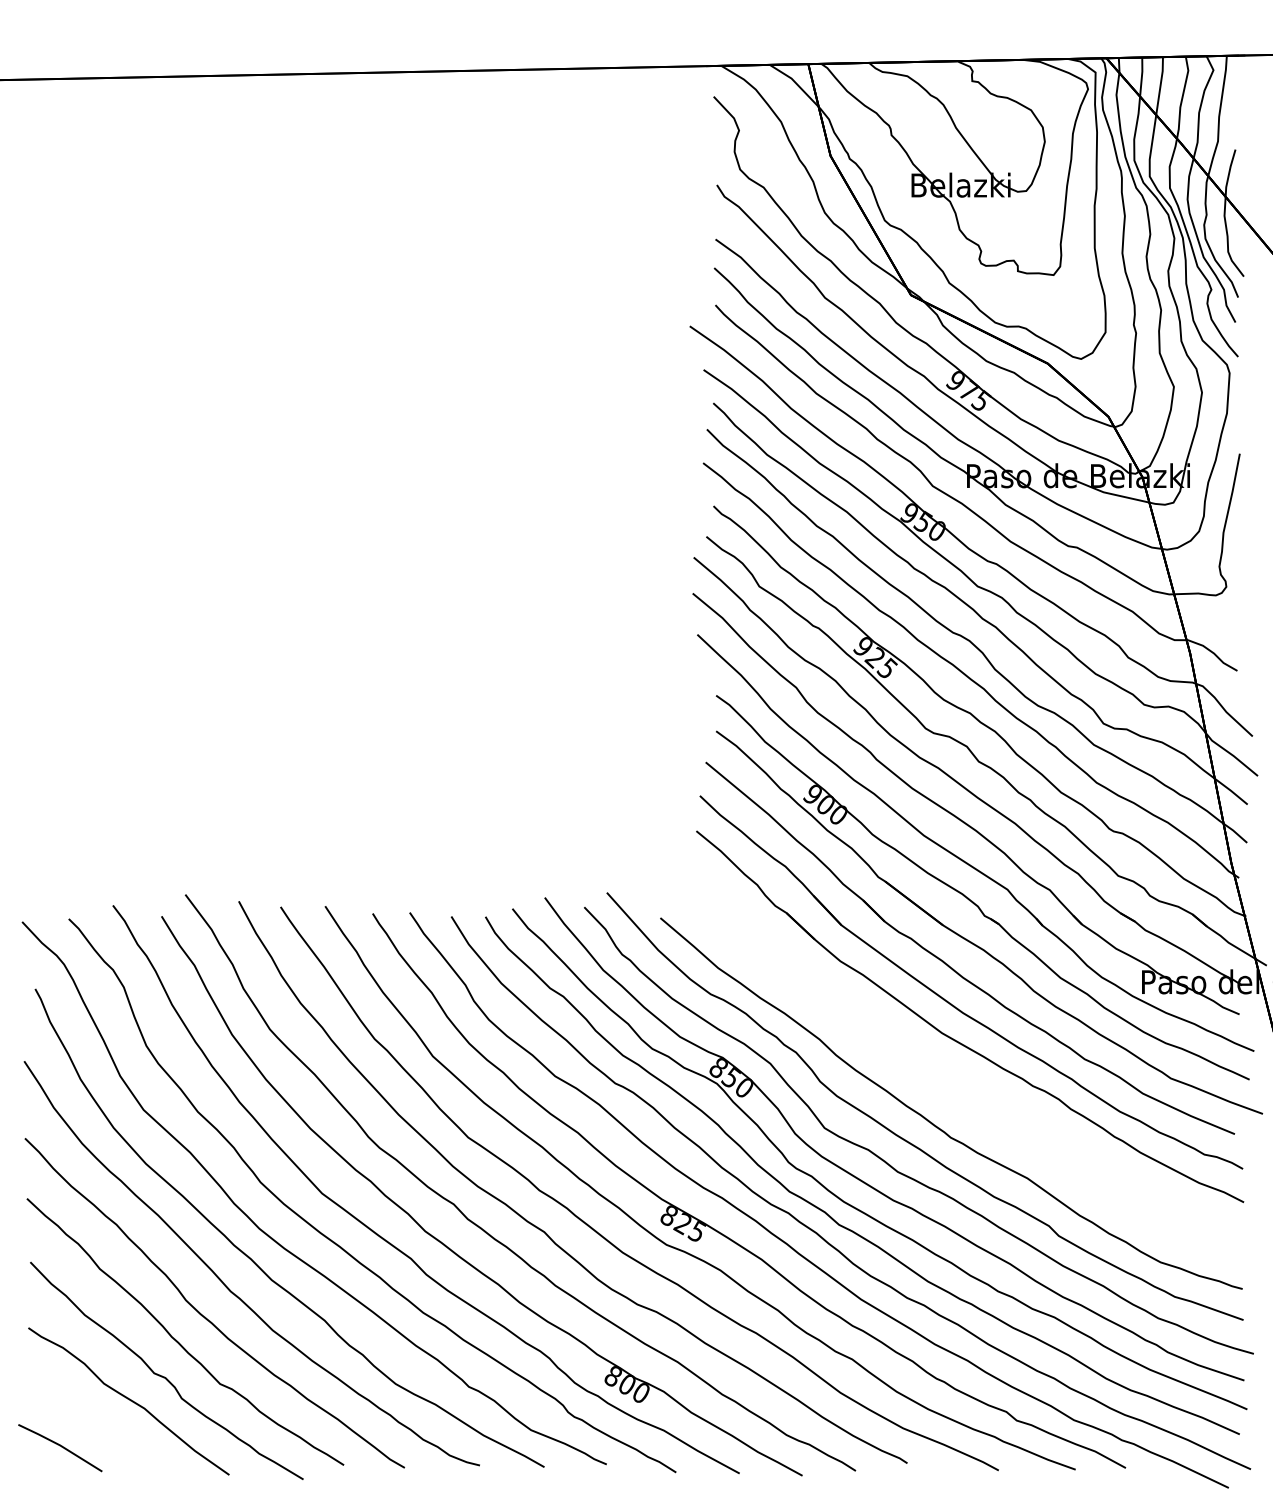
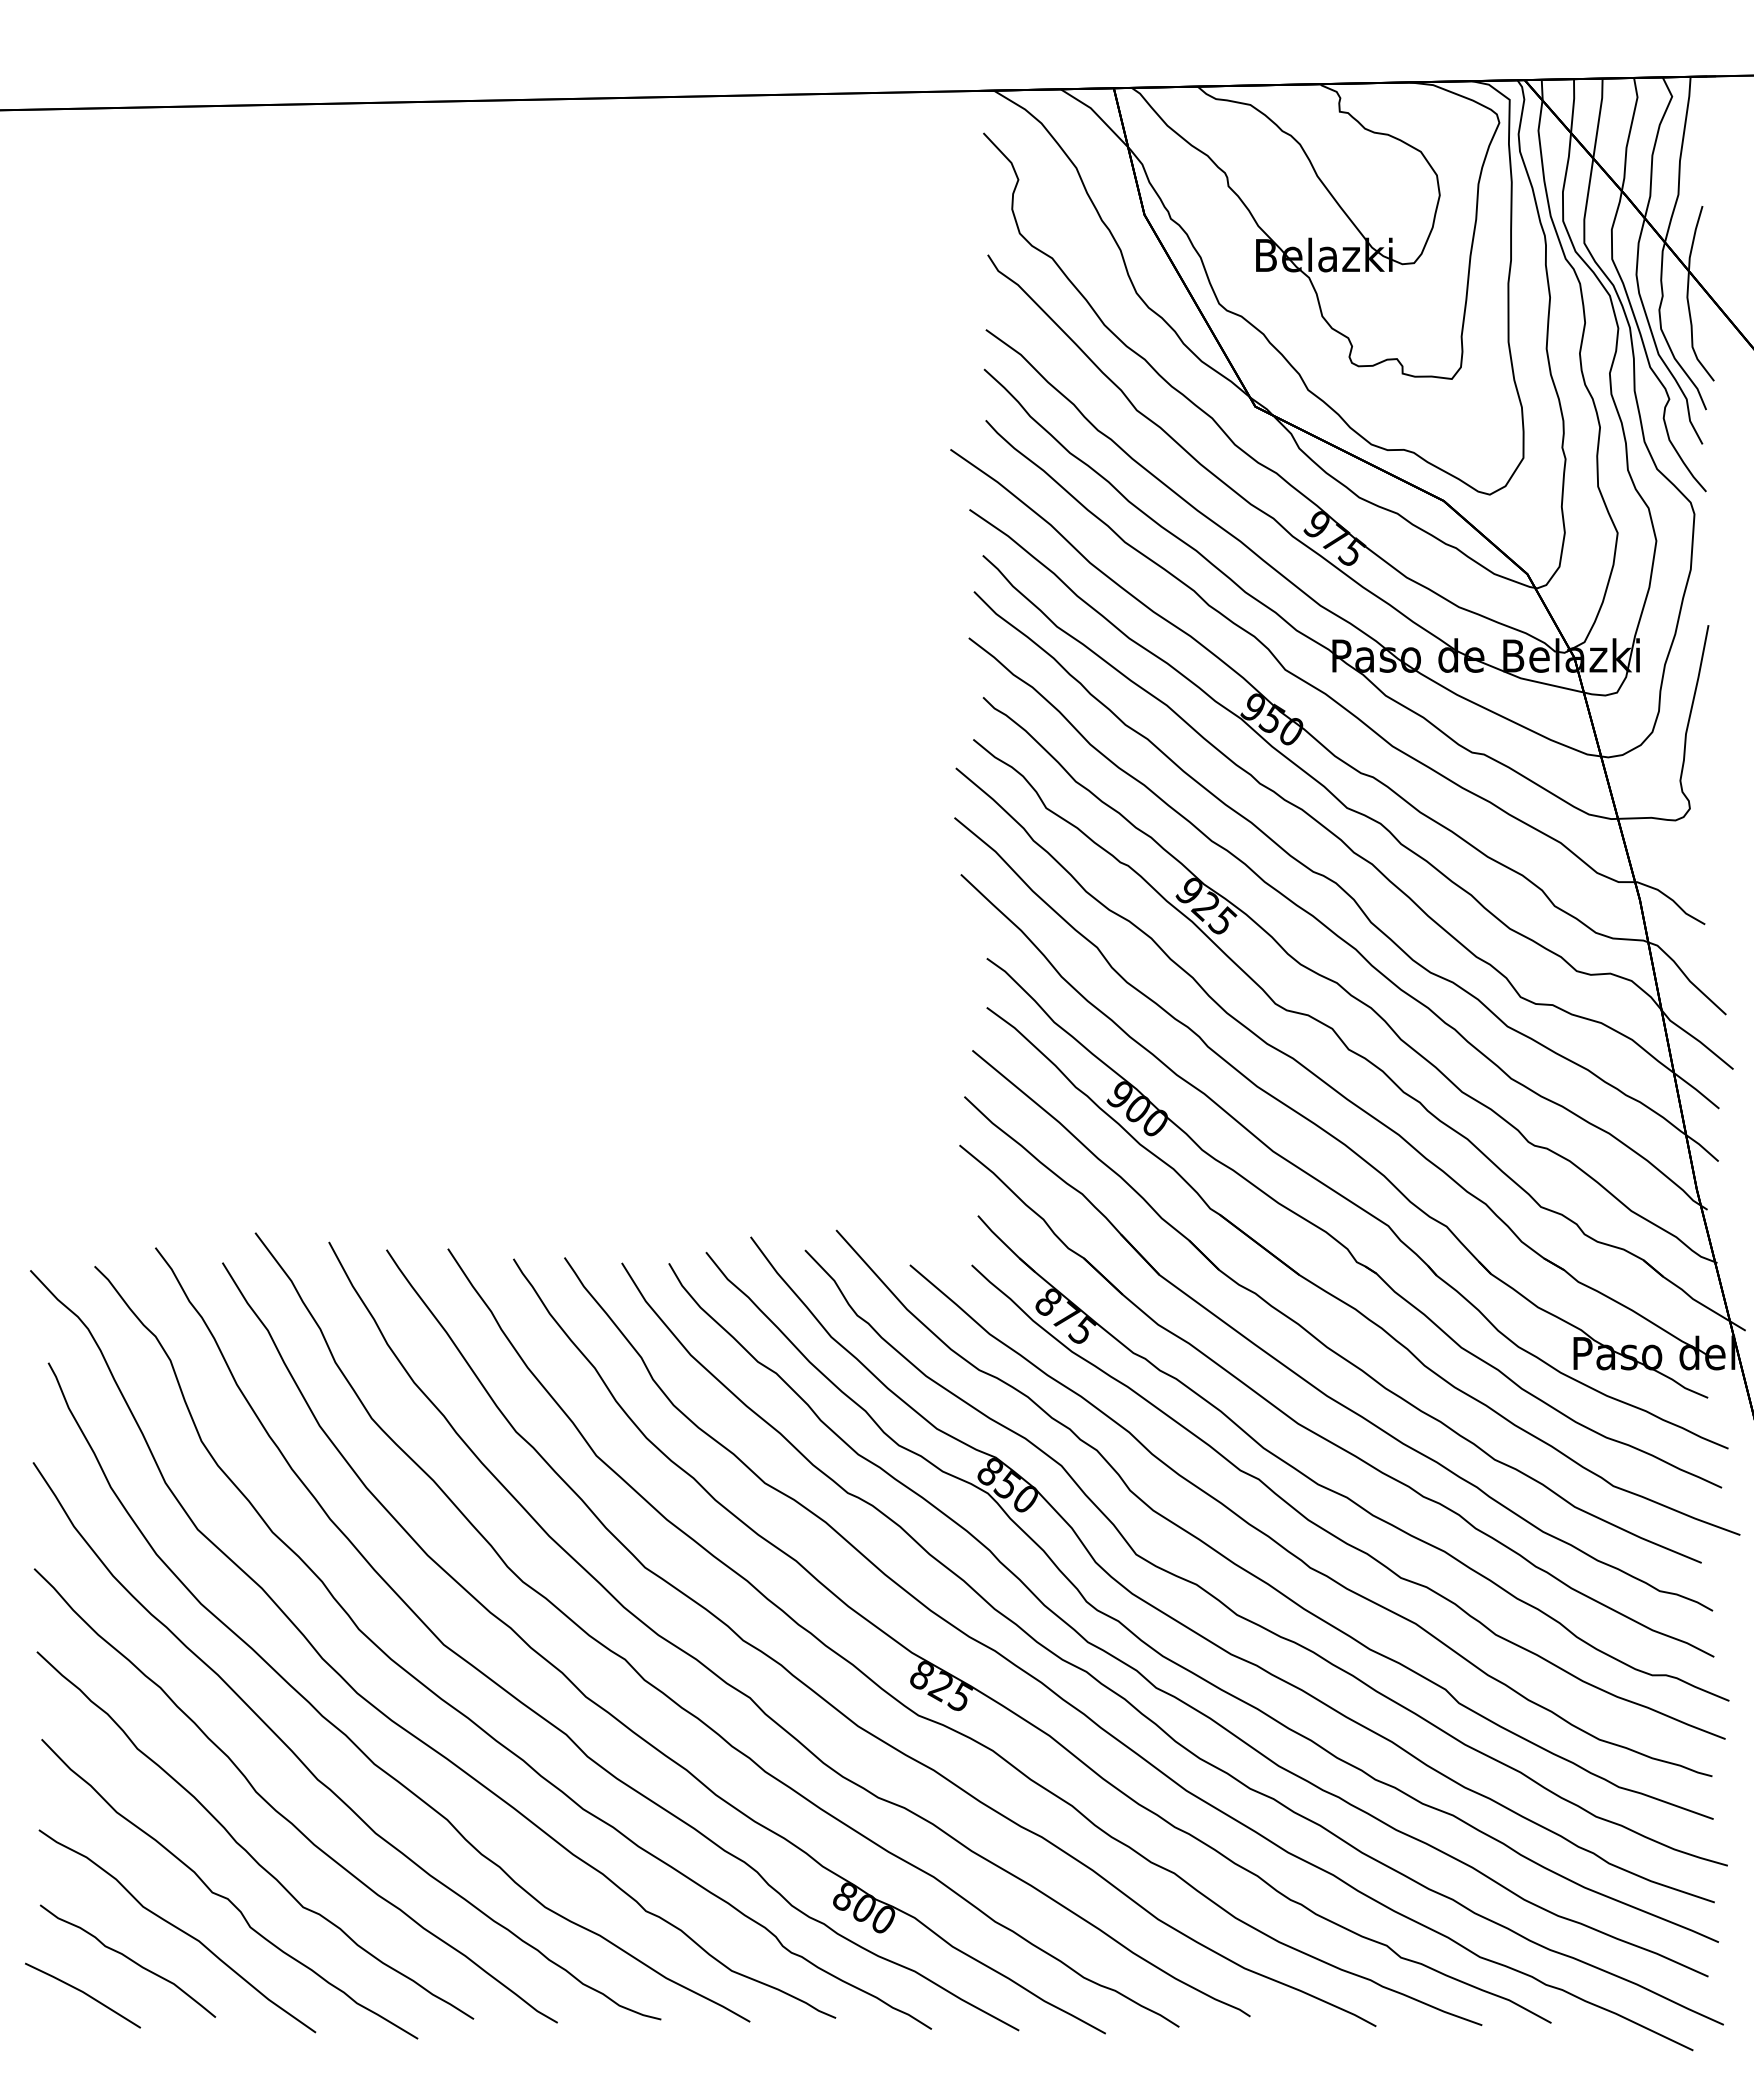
part: (976, 1085) -> (1345, 1495), added
curve: (93, 1421) -> (128, 1959), added

